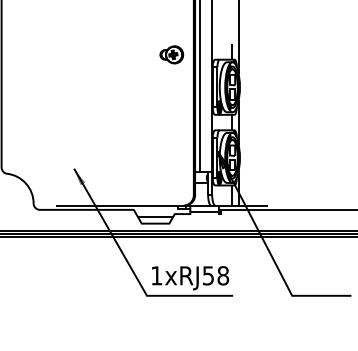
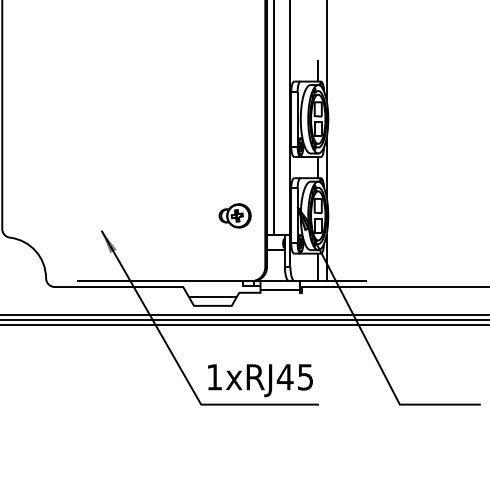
part: (171, 54) -> (234, 215), moved
text: (215, 275) -> (294, 376), 1xRJ58 -> 1xRJ45

